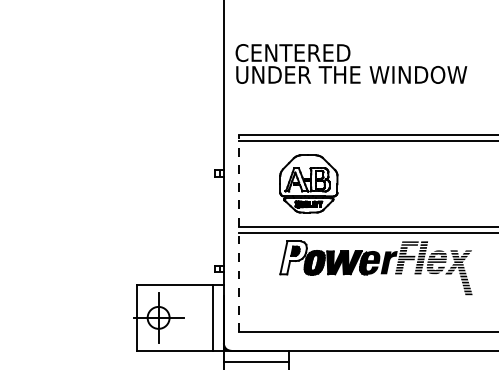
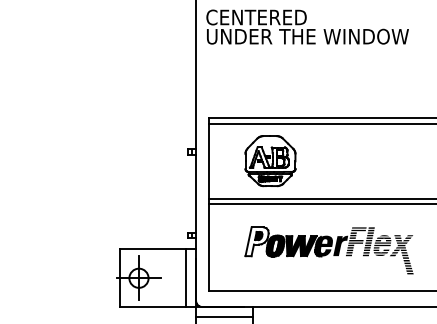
text: (351, 63) -> (307, 26), moved
line: (239, 232) -> (209, 203), dashed -> solid
part: (375, 267) -> (328, 250), moved

